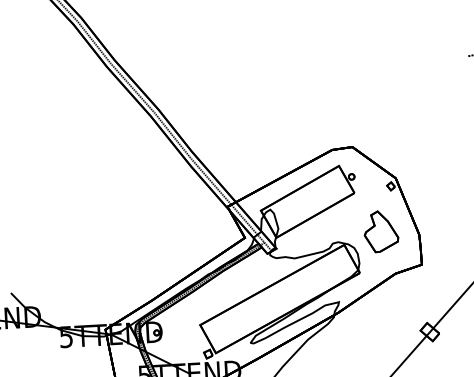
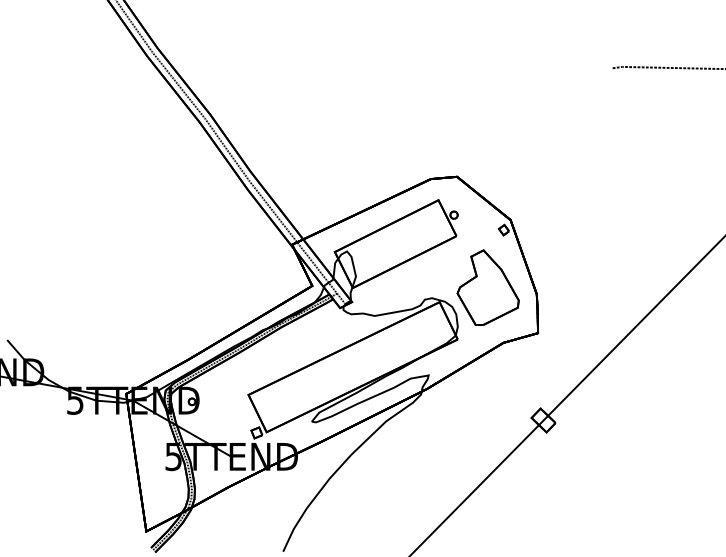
part: (380, 231) -> (487, 287), size x1.43

